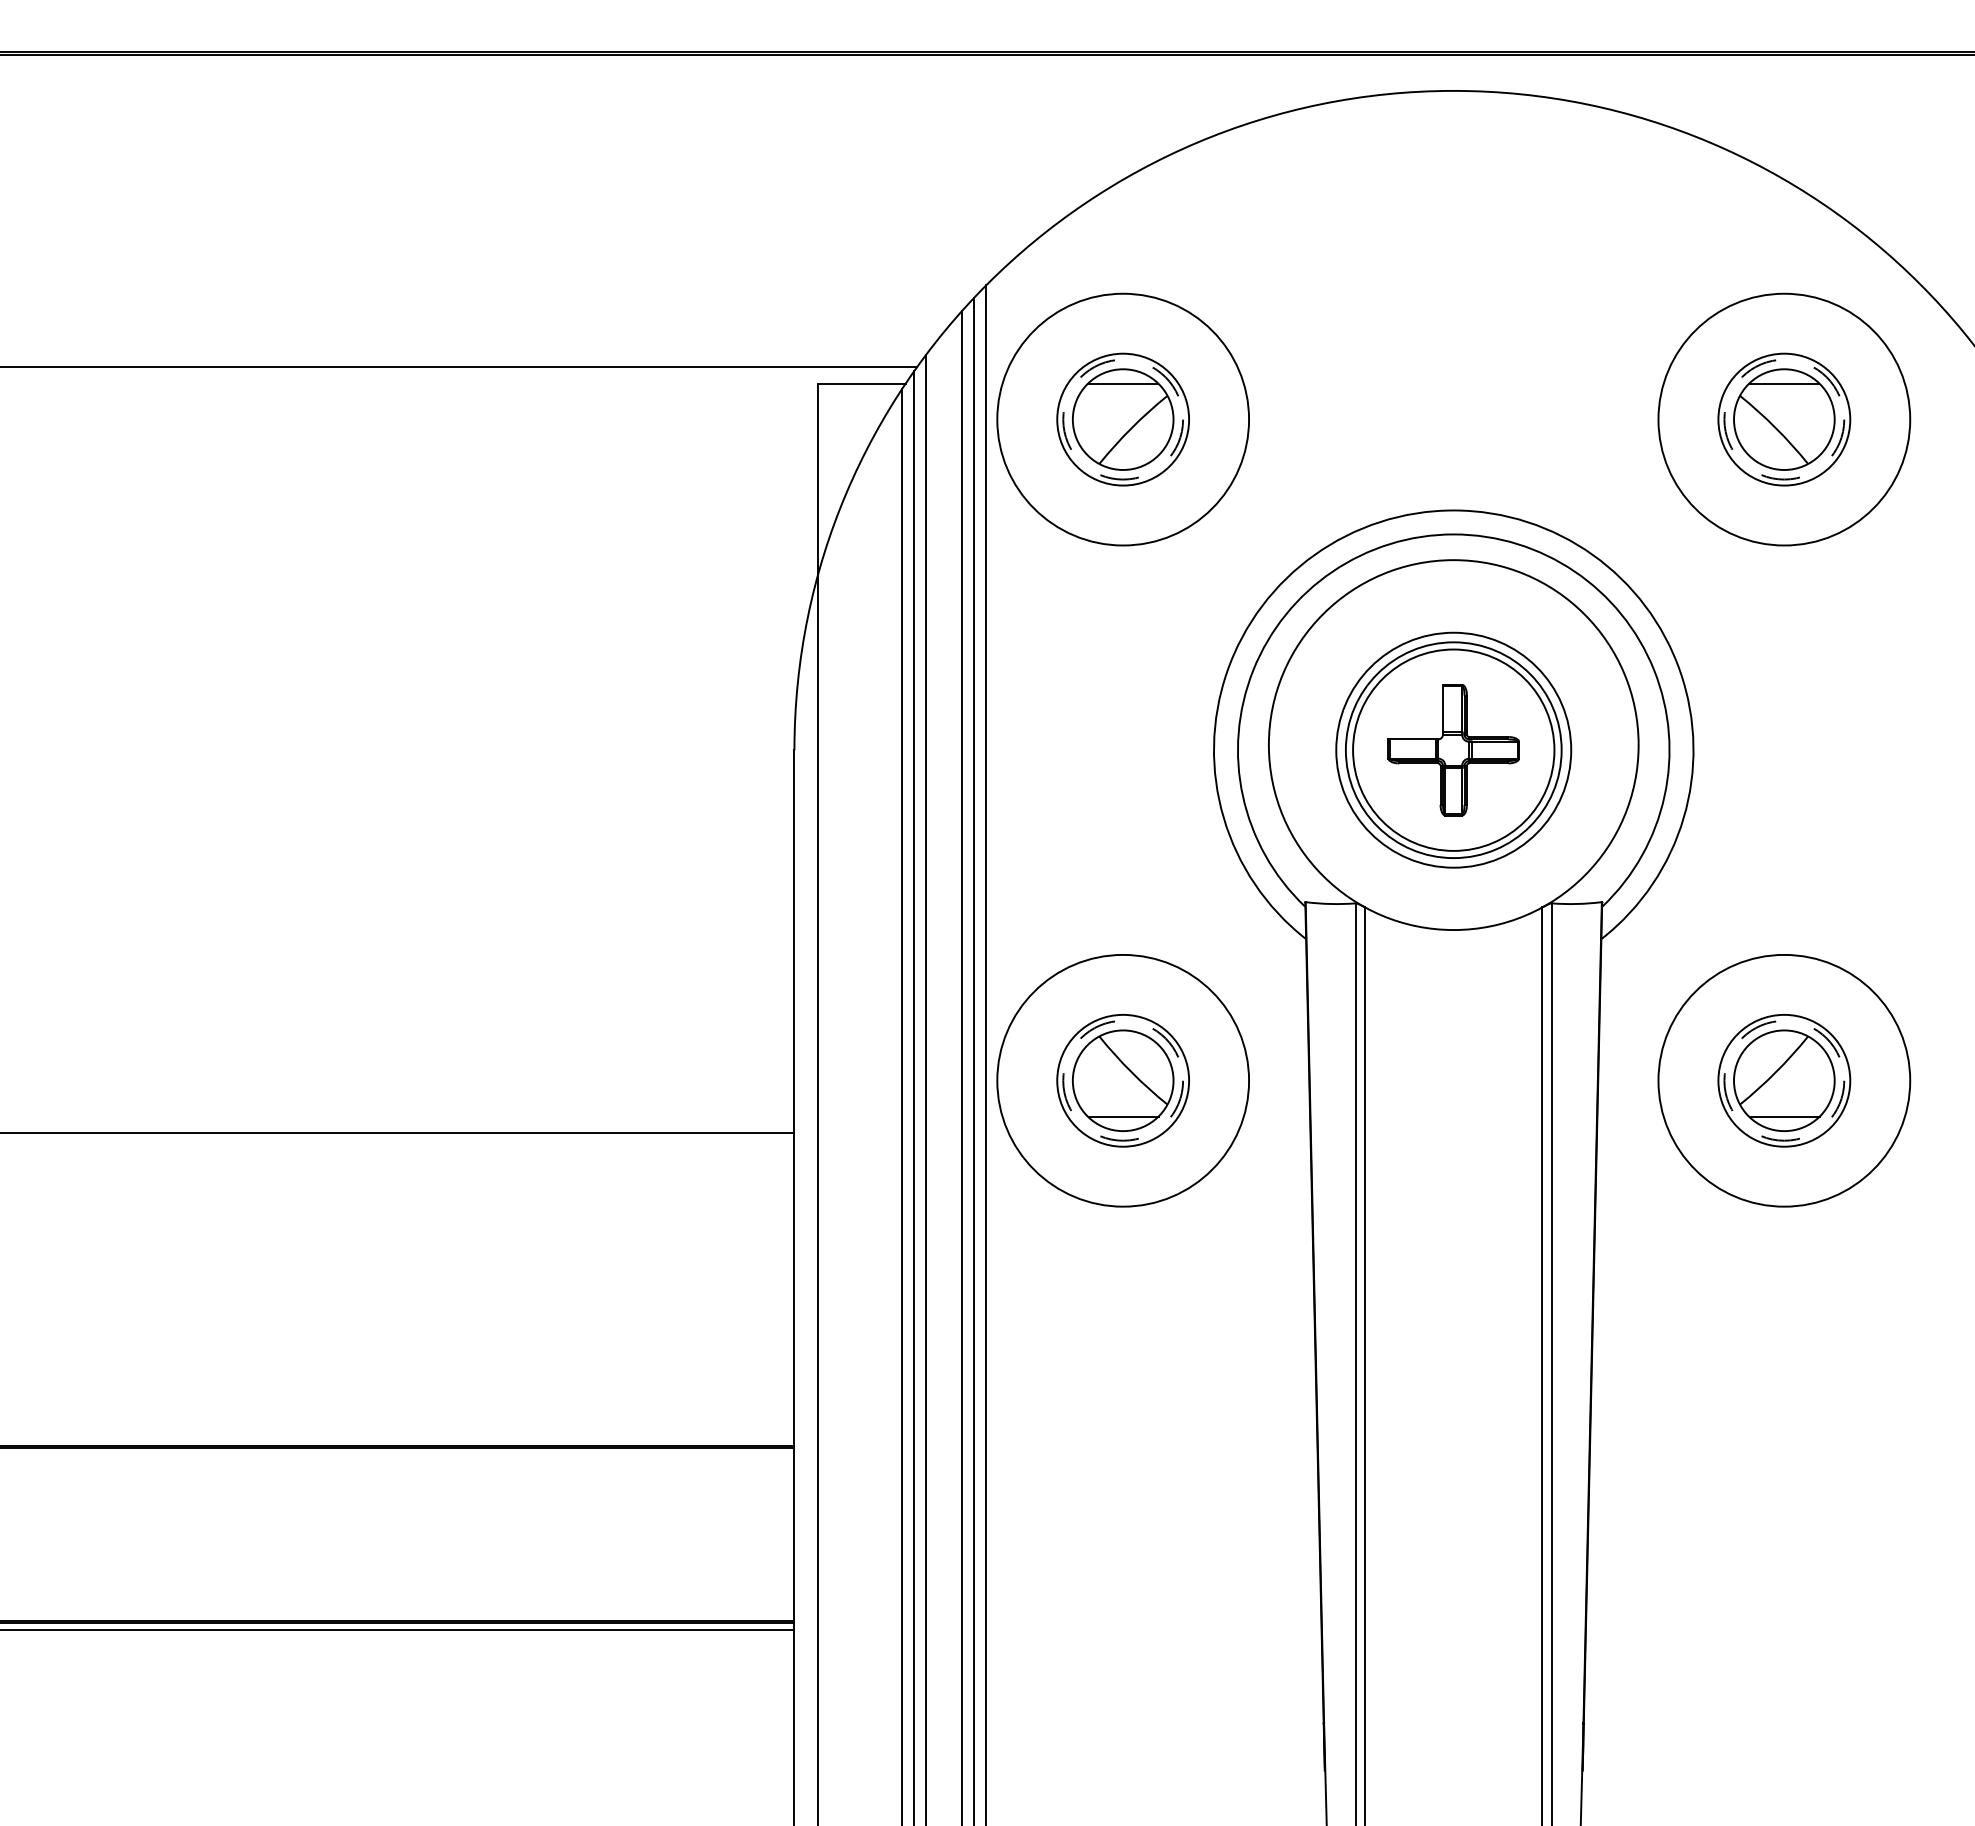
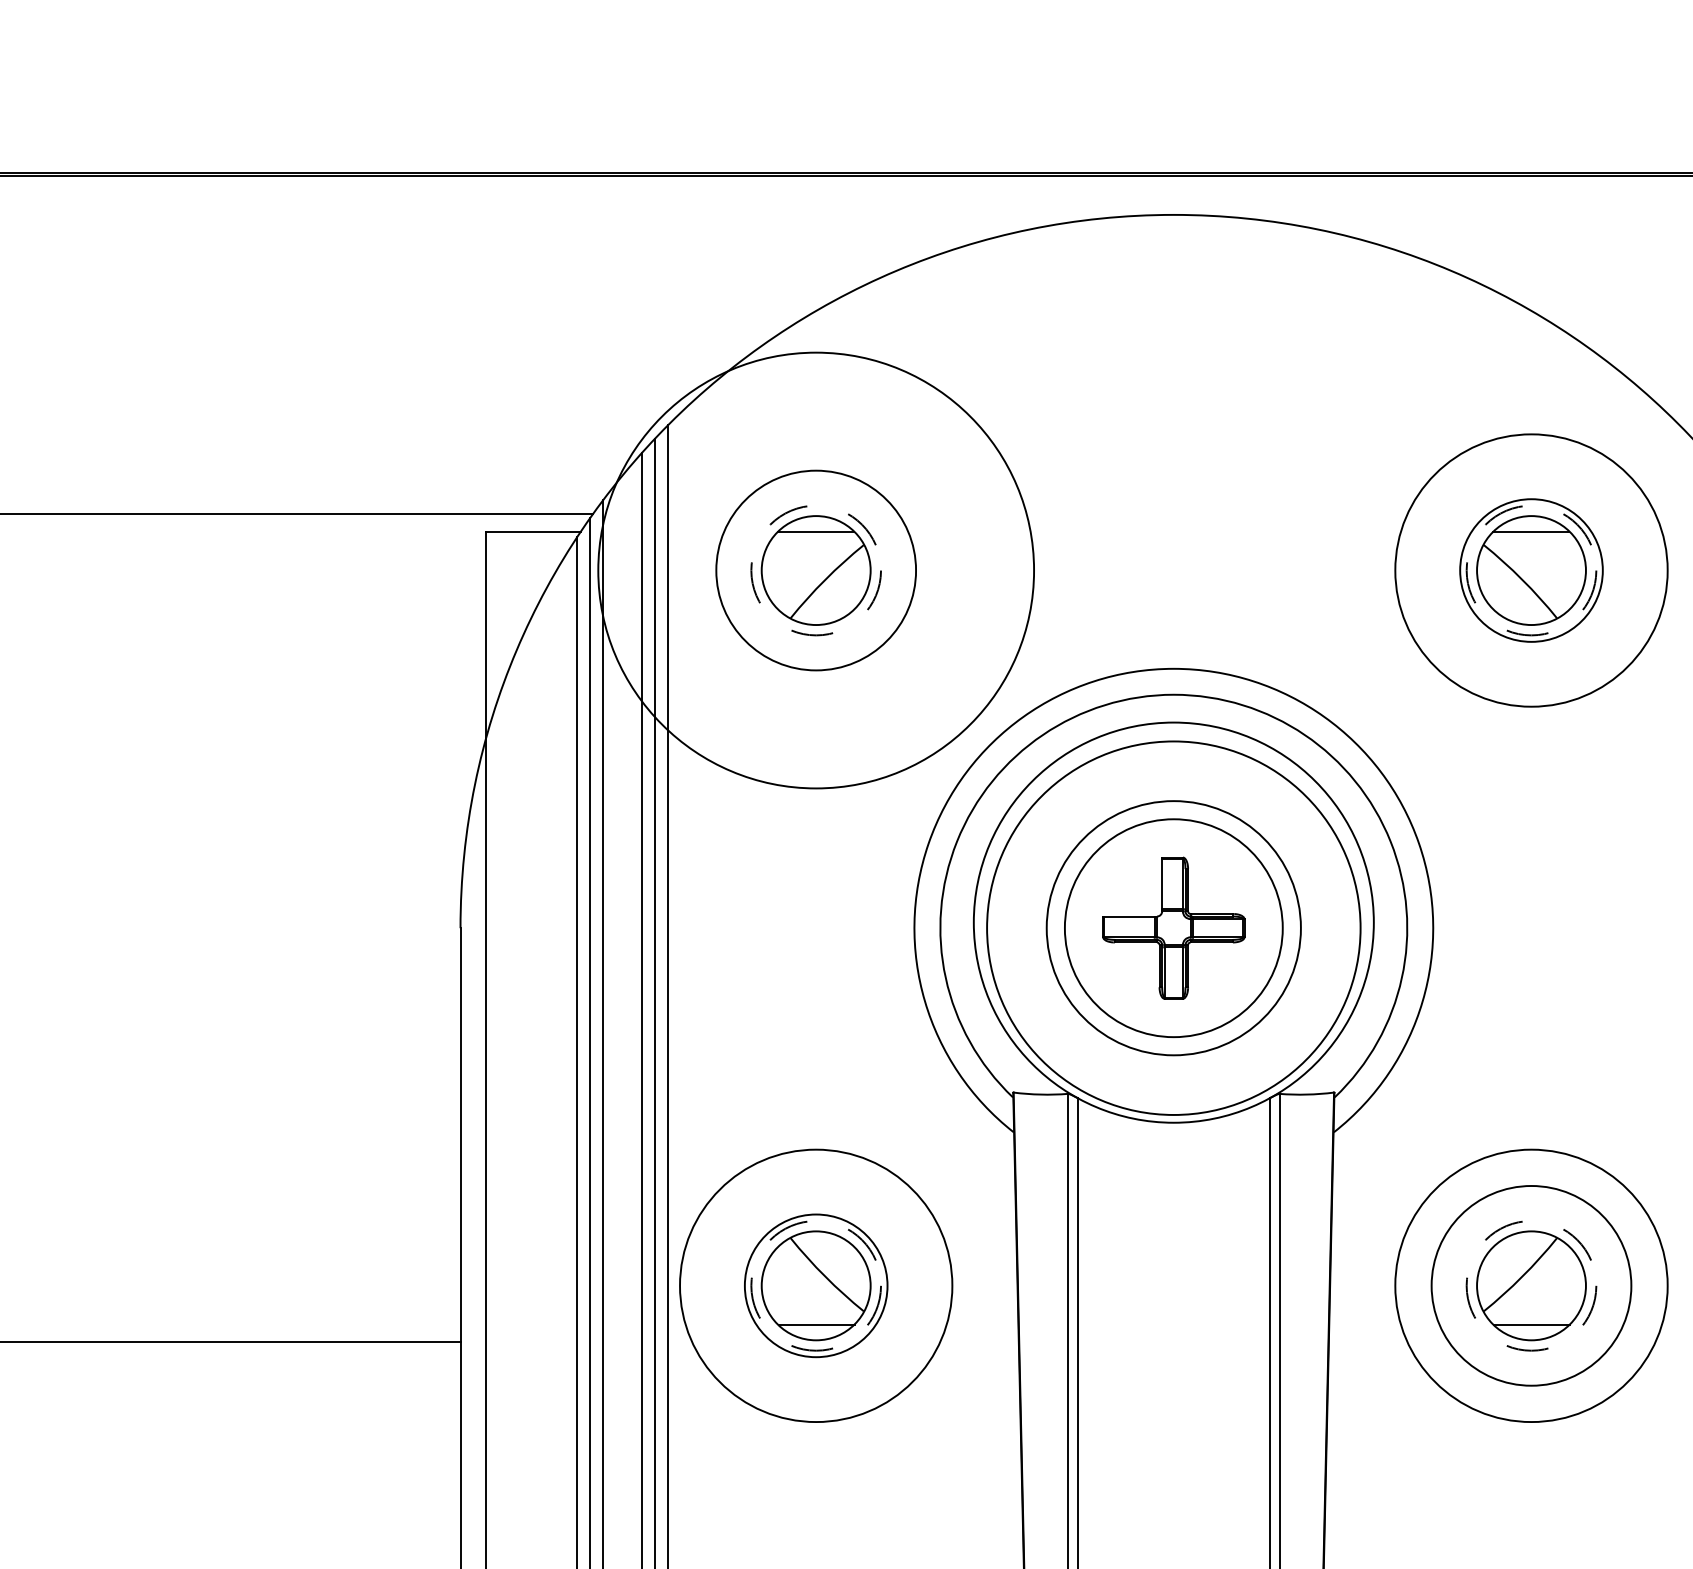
circle: (1123, 419) -> (816, 570), size x1.4
circle: (1123, 419) -> (816, 570), size x1.6
circle: (1453, 750) -> (1173, 928), size x1.6
circle: (1784, 1080) -> (1531, 1285), size x1.4

